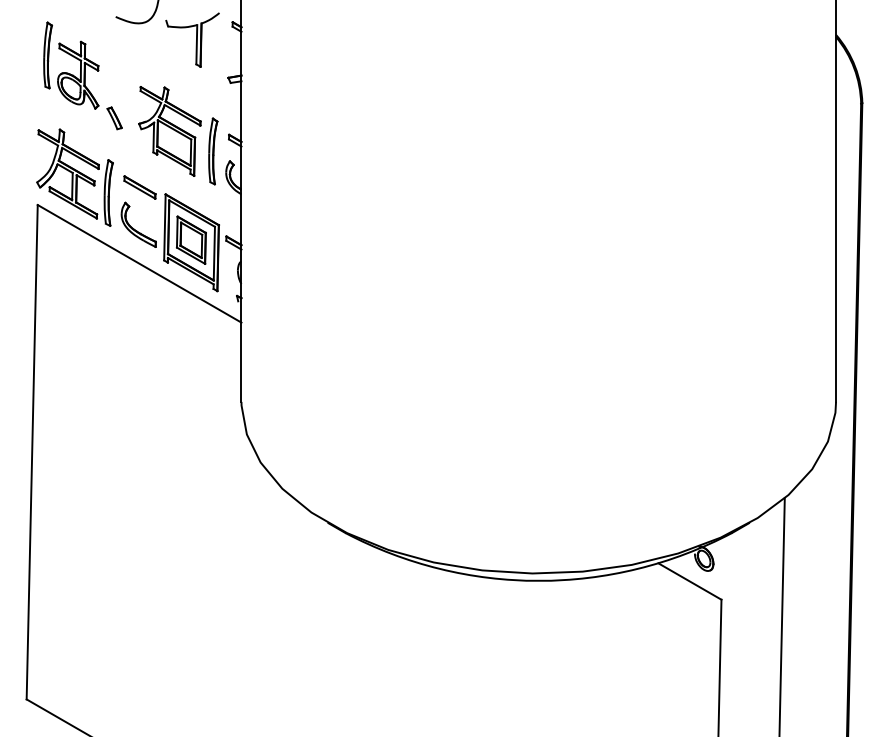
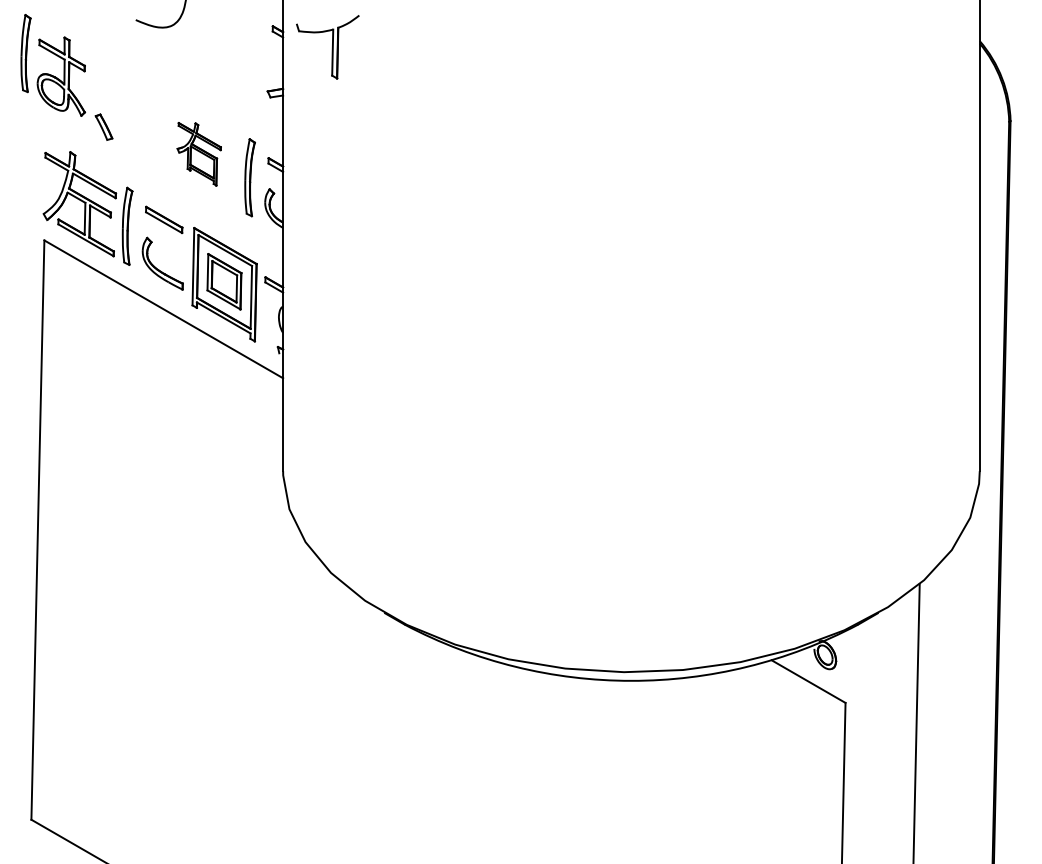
part: (192, 39) -> (327, 46), moved
part: (82, 75) -> (66, 76), moved
part: (169, 131) -> (198, 154), size x0.6

